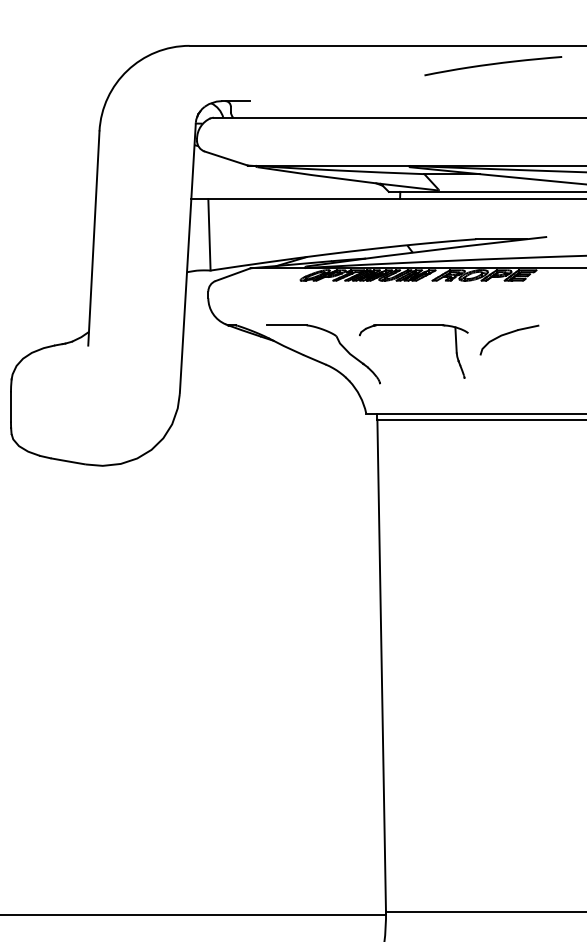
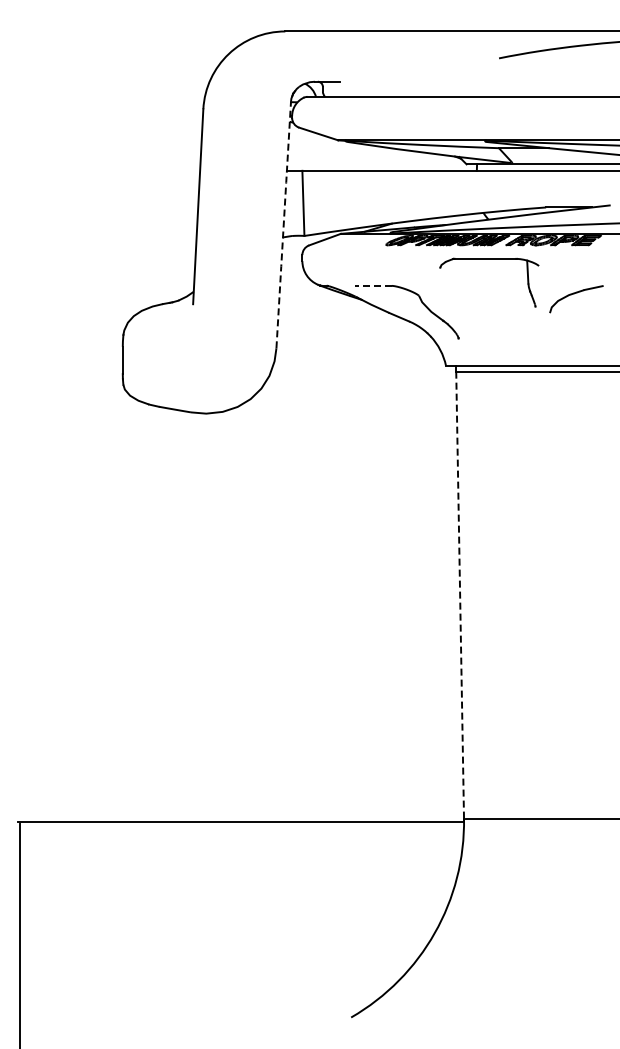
line: (187, 256) -> (283, 223), solid -> dashed
line: (286, 325) -> (373, 285), solid -> dashed
part: (413, 326) -> (489, 259), moved
line: (382, 665) -> (460, 595), solid -> dashed

